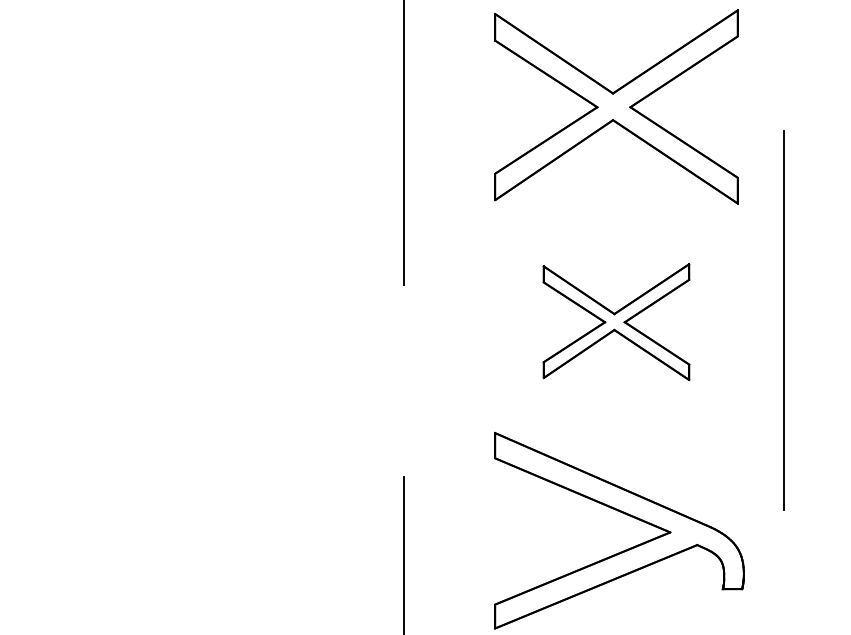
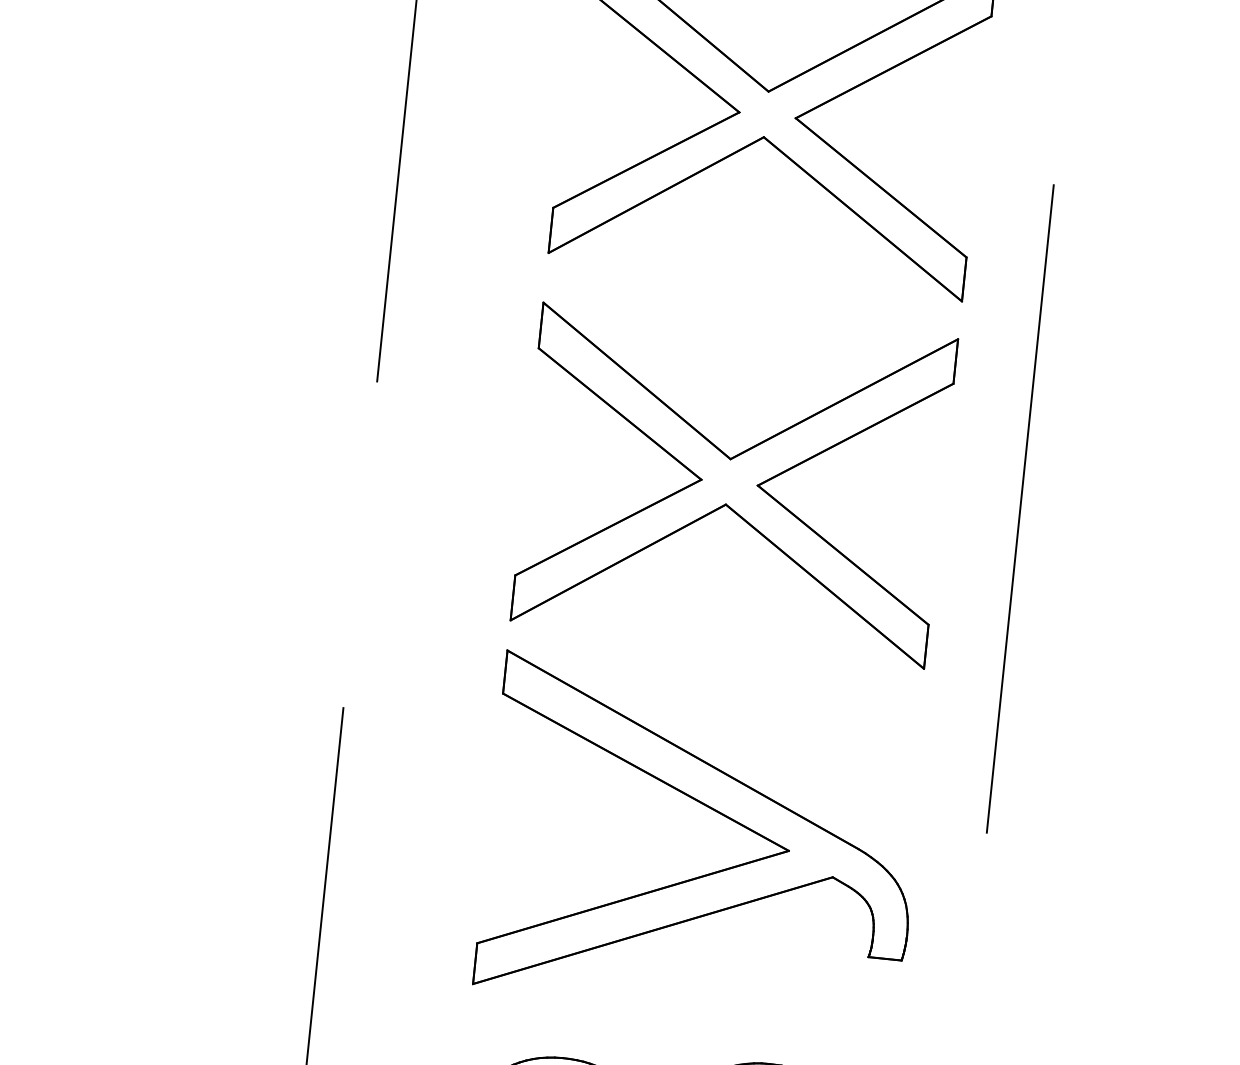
part: (616, 321) -> (734, 481), size x1.67

